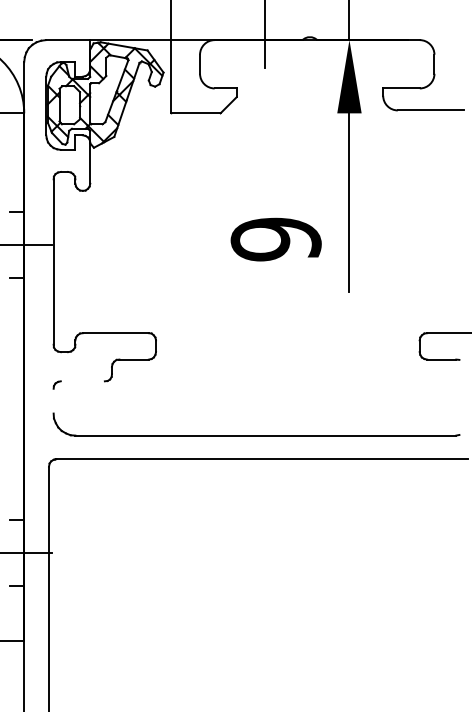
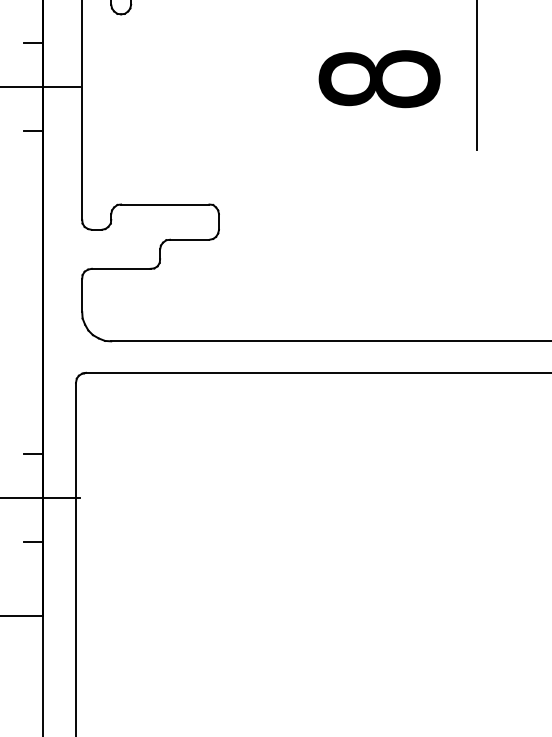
text: (275, 239) -> (378, 79), 9 -> 8
line: (82, 381) -> (120, 269), added
line: (53, 400) -> (81, 294), added

